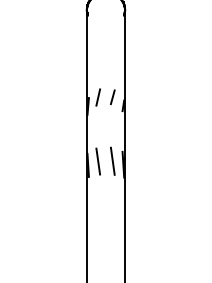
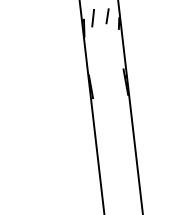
line: (112, 160) -> (114, 79), removed
line: (98, 161) -> (100, 81), removed

